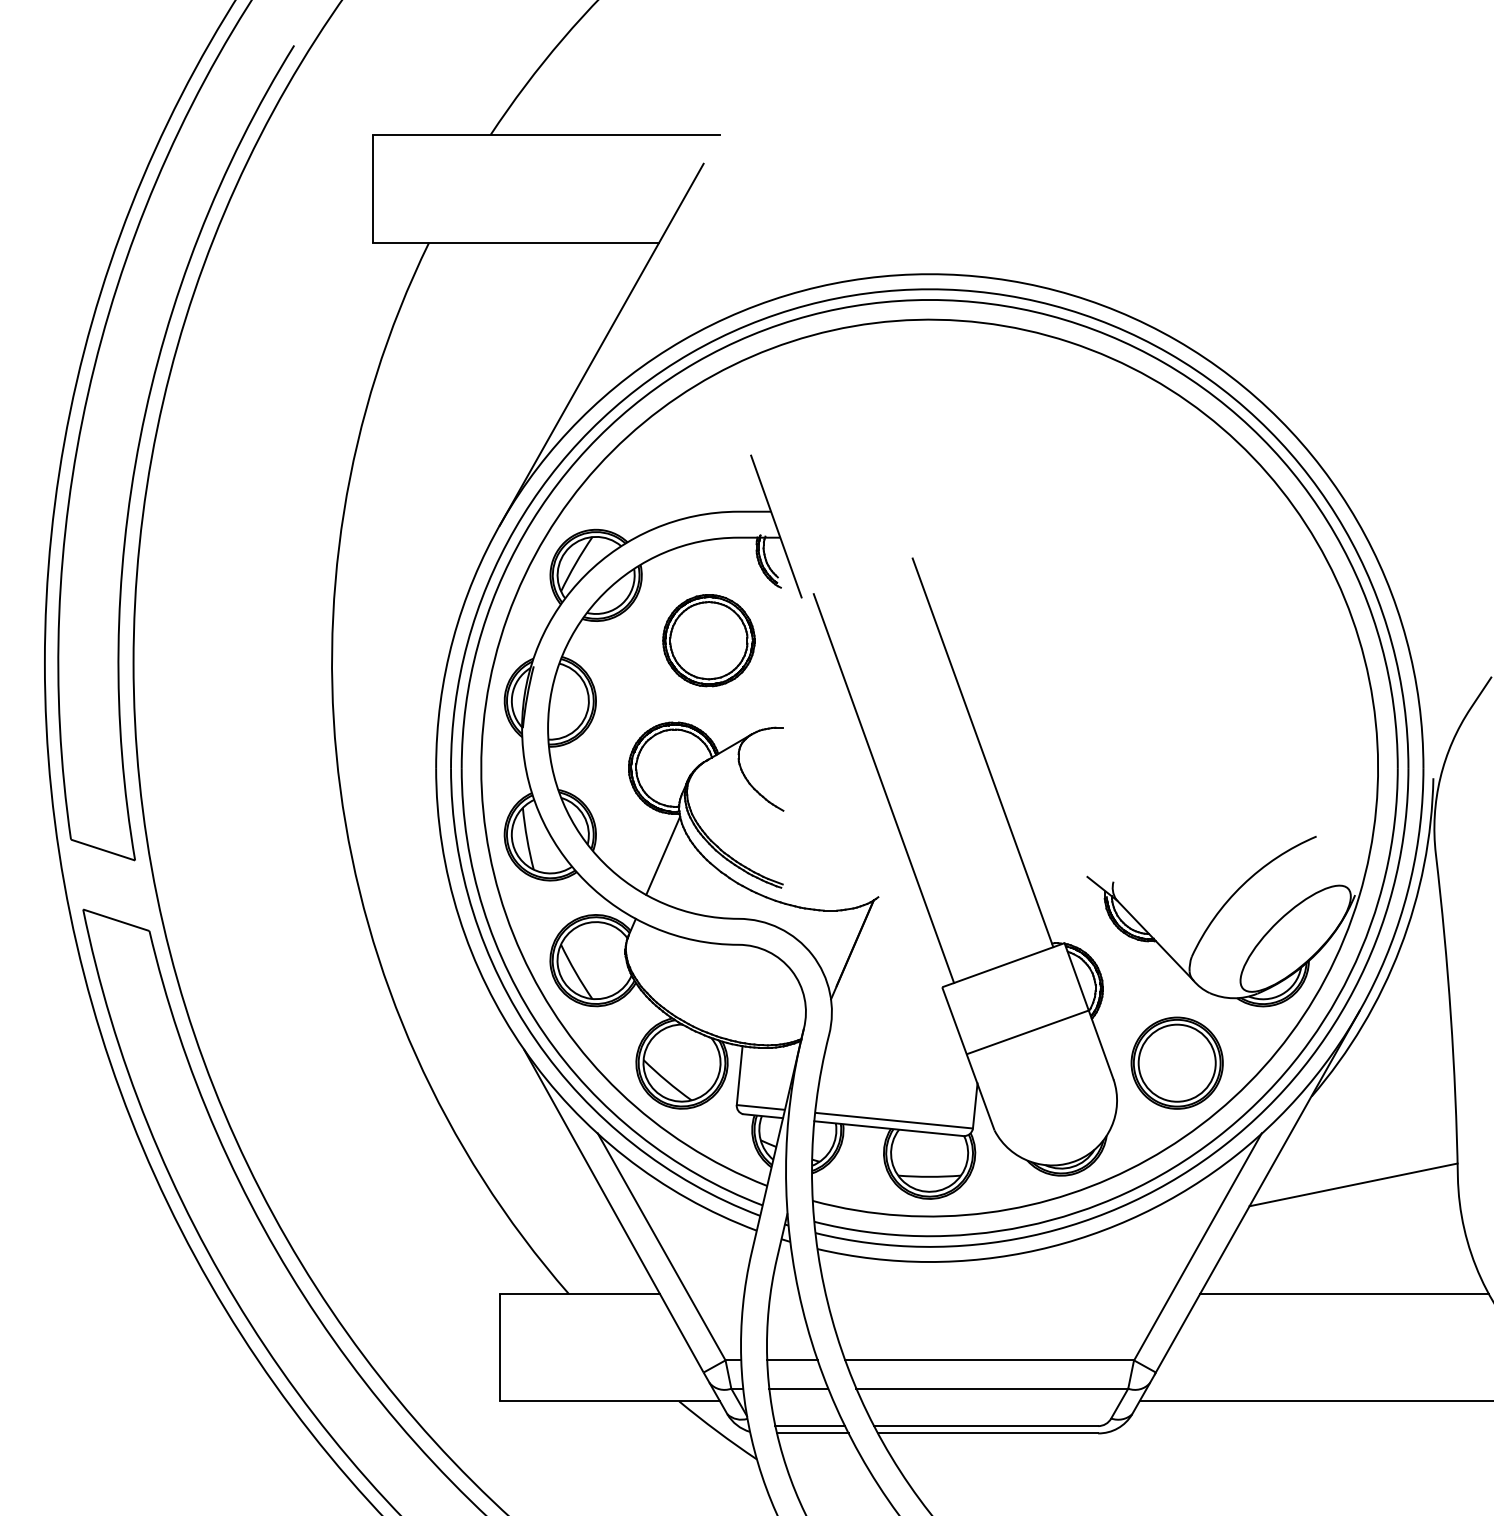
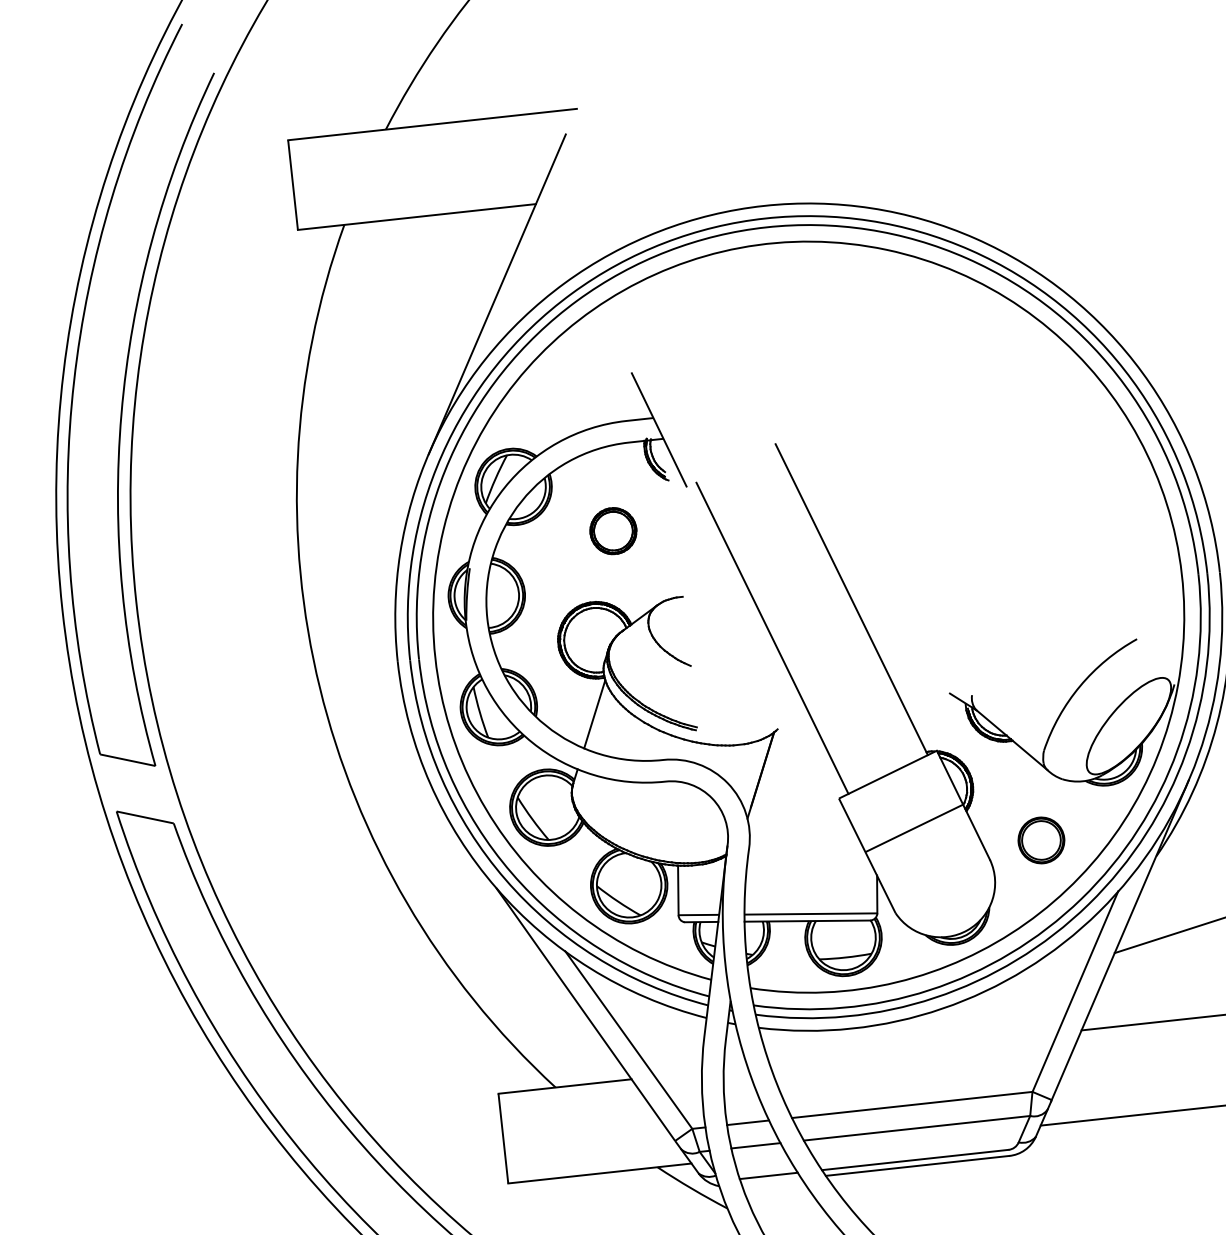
part: (708, 640) -> (612, 530), size x0.6
part: (1176, 1062) -> (1040, 840), size x0.6
line: (812, 1433) -> (771, 1181), removed

